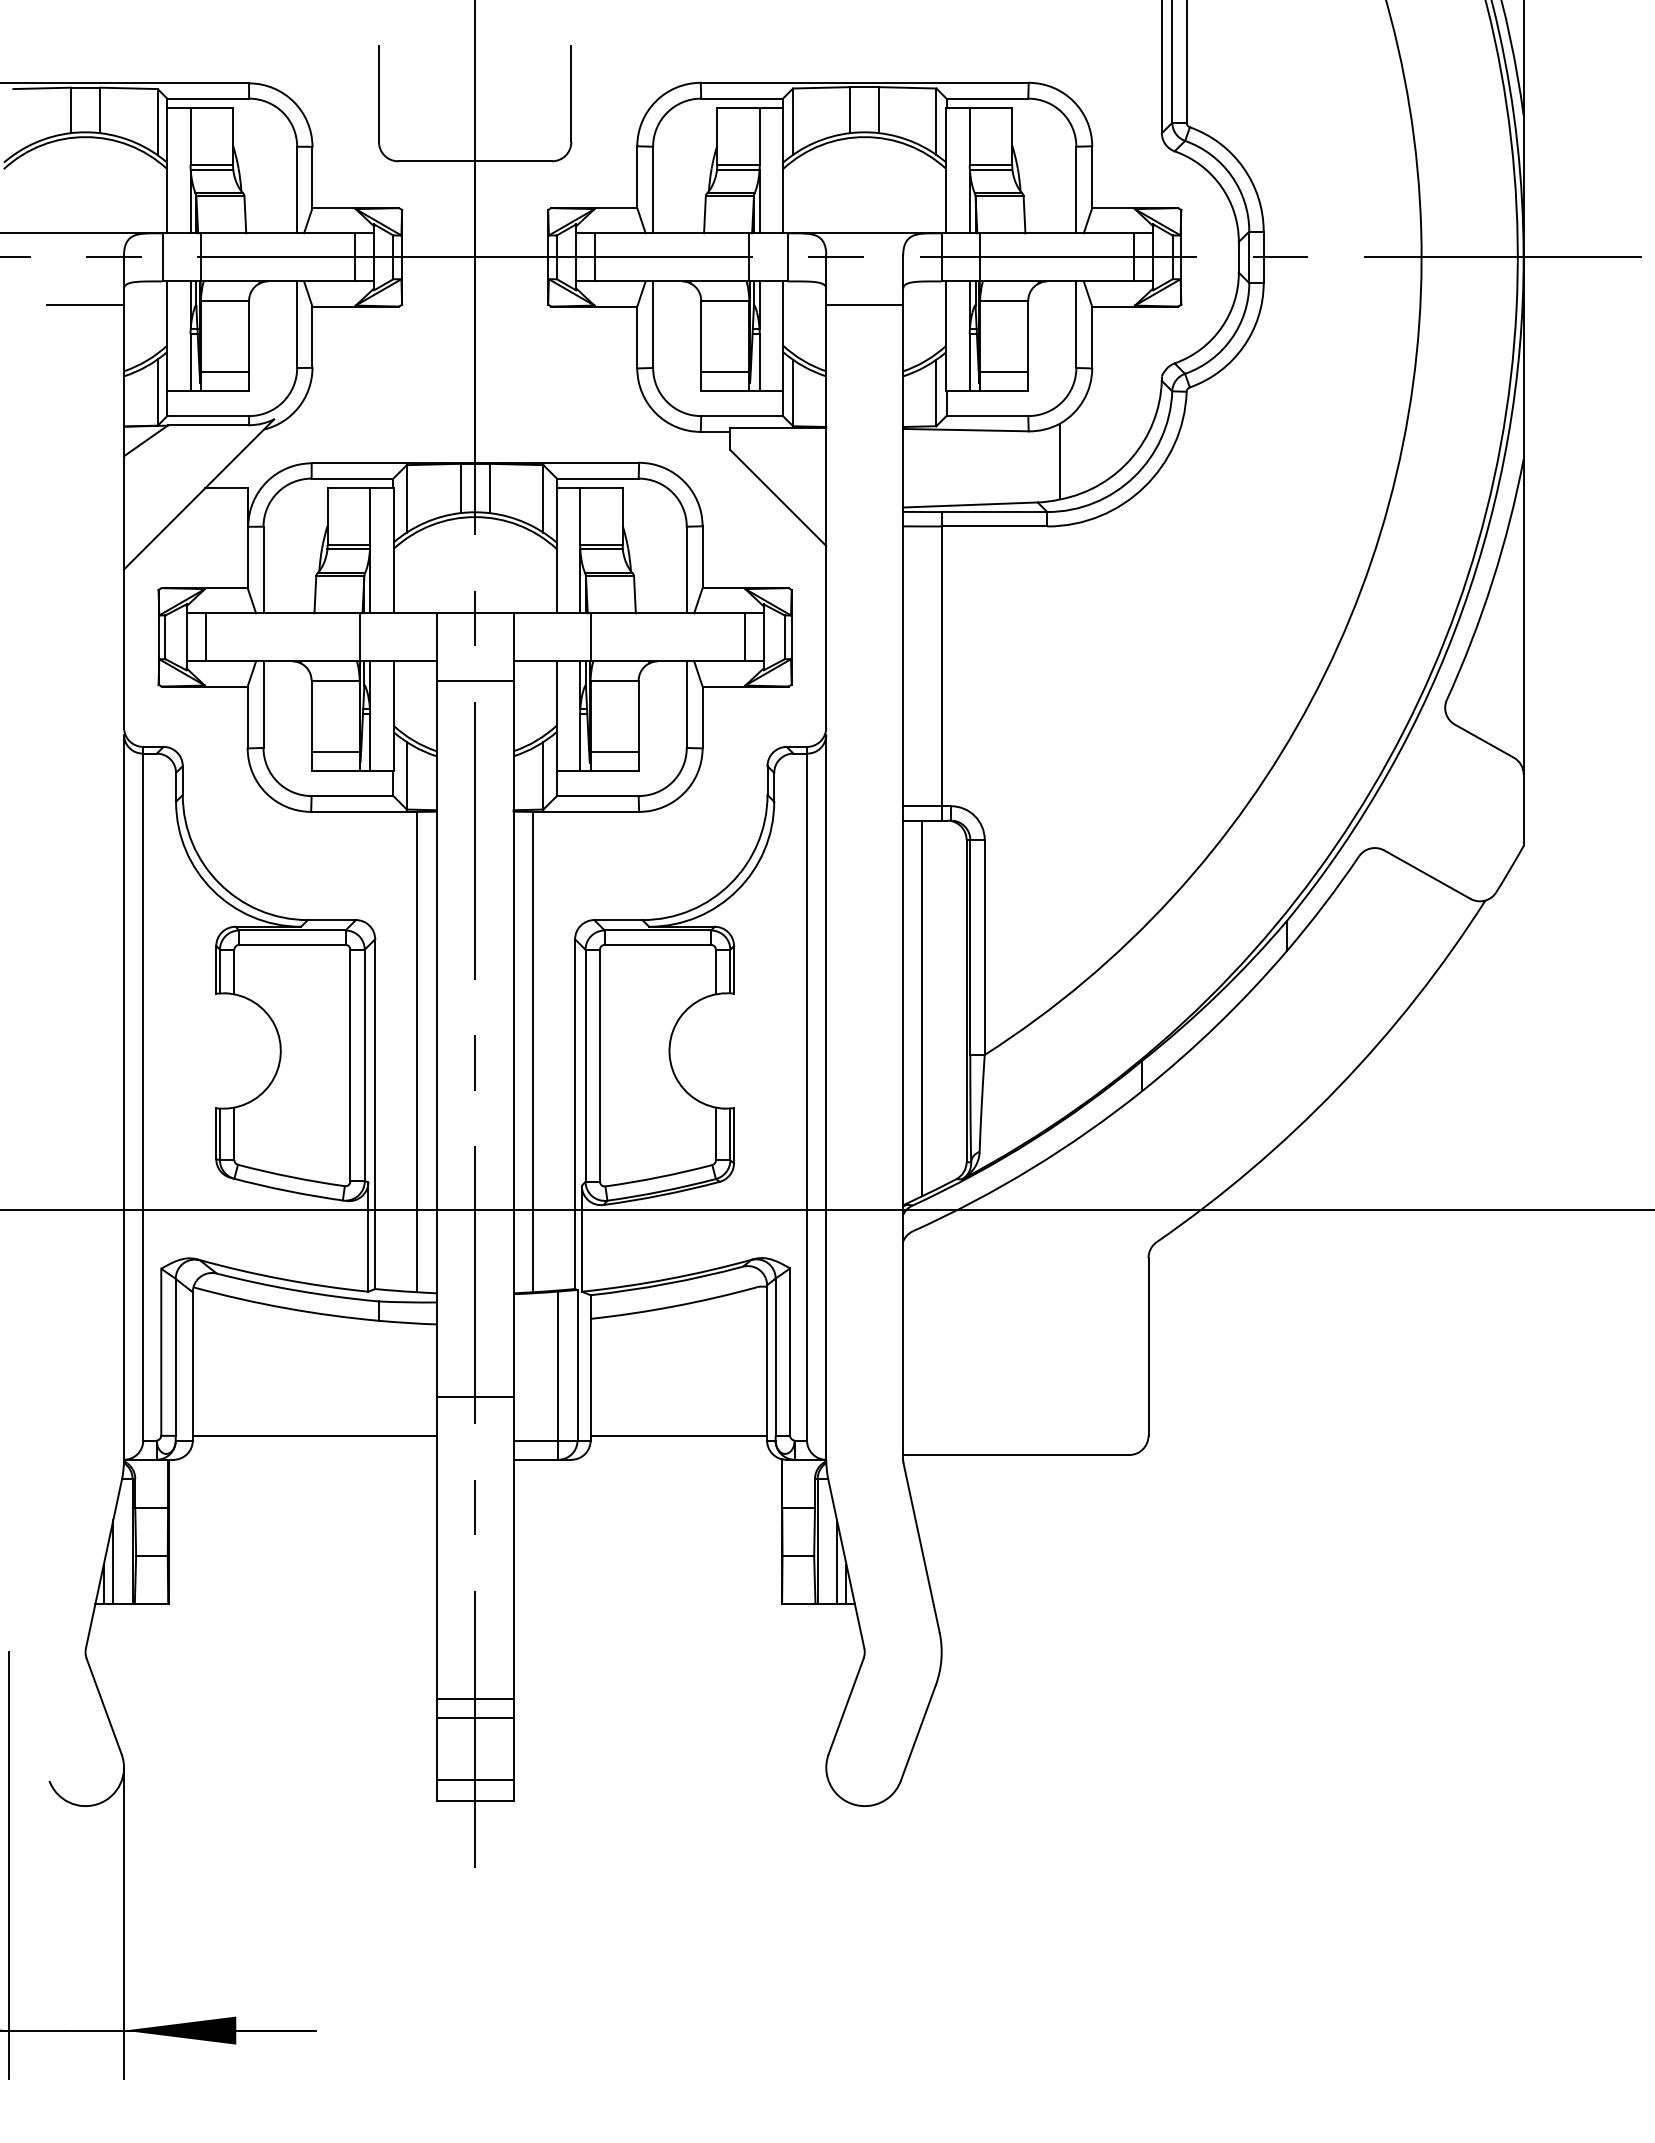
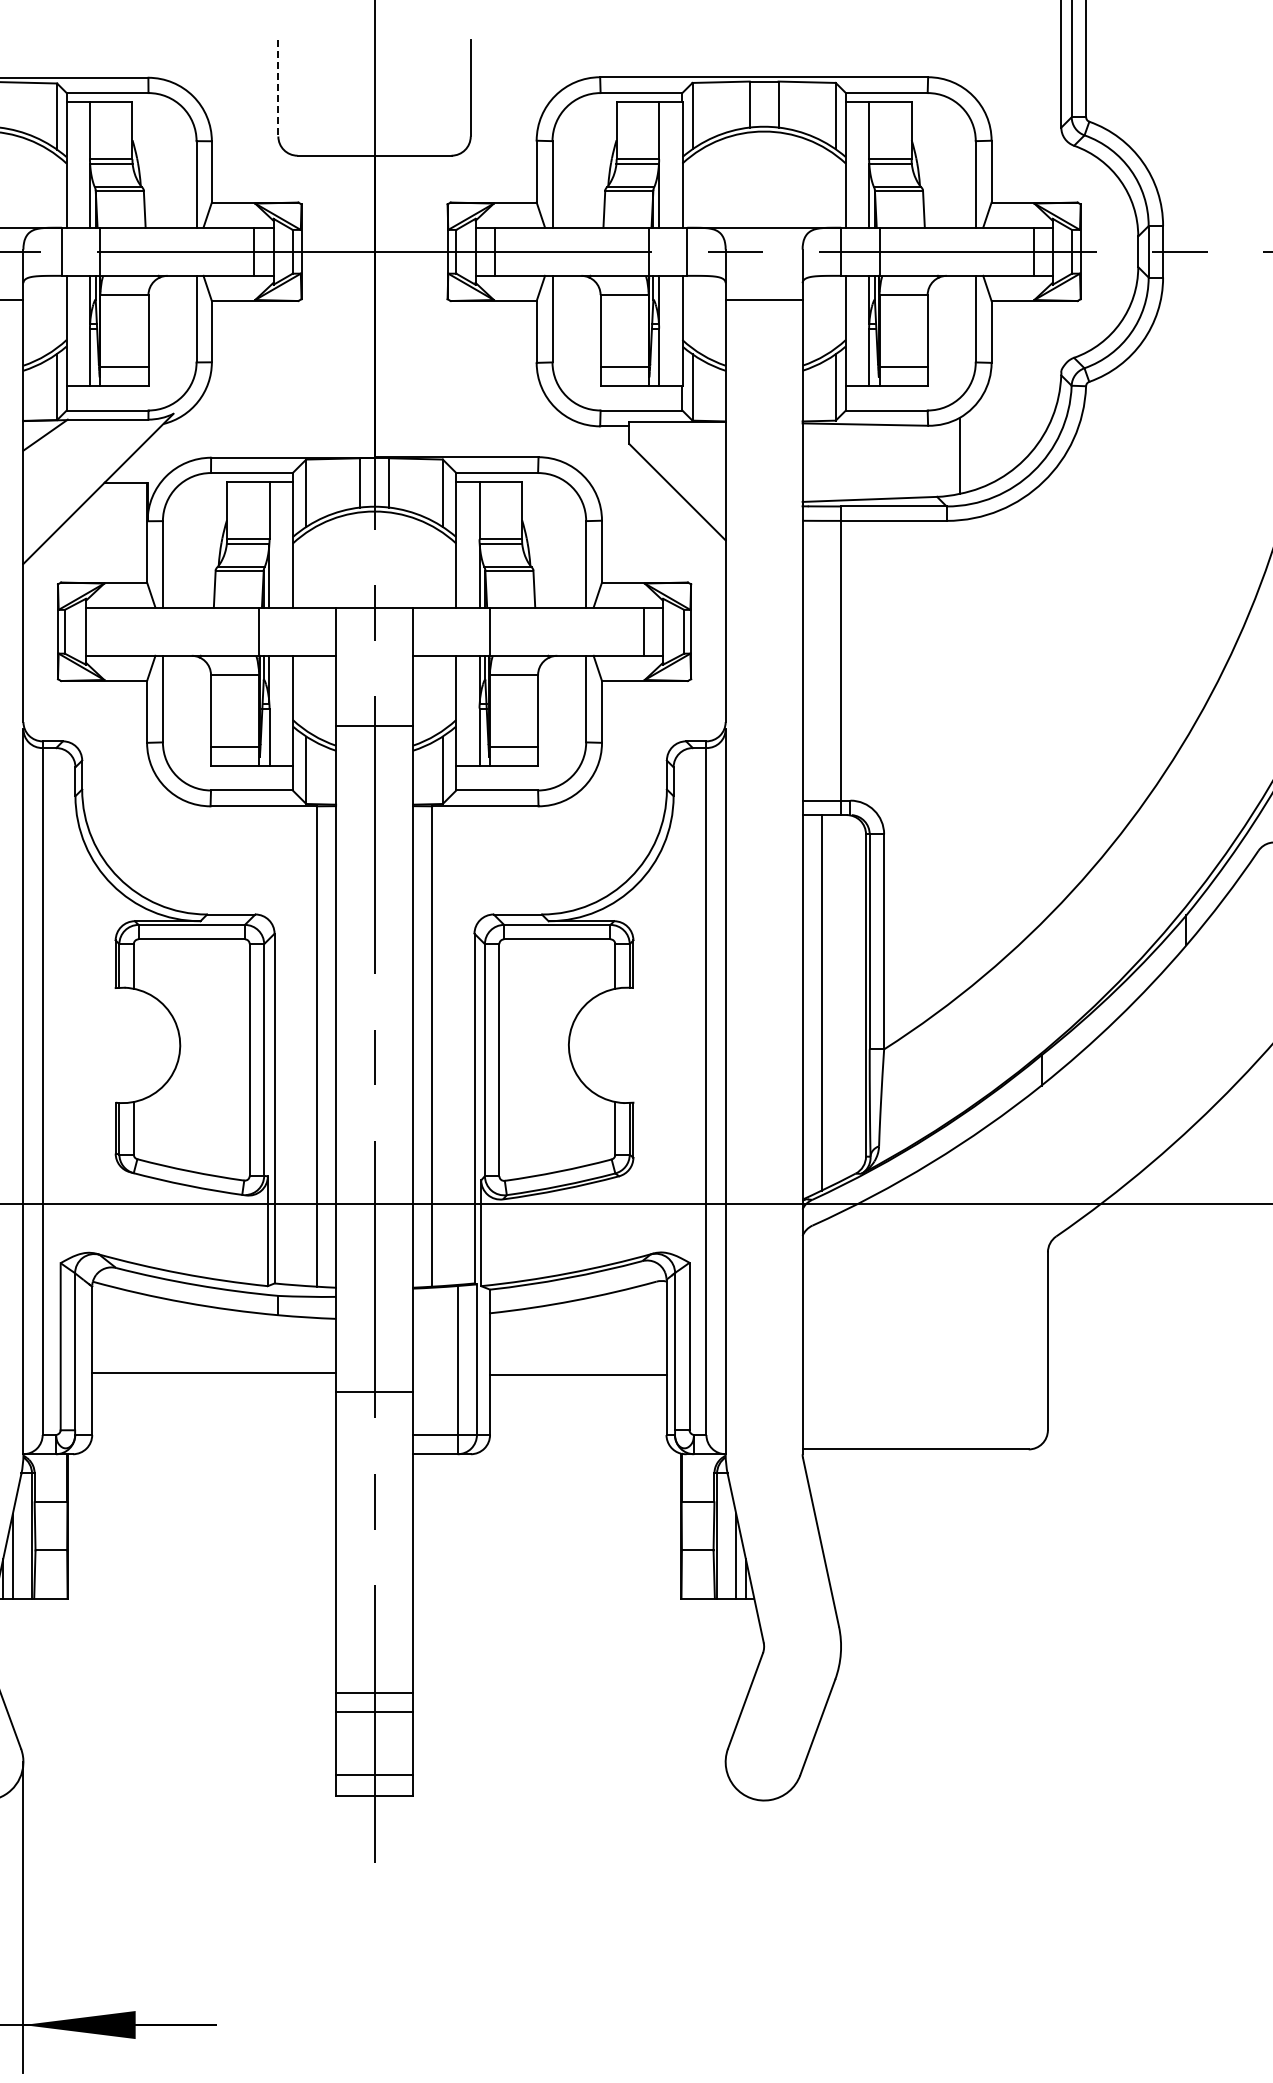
line: (378, 94) -> (277, 88), solid -> dashed
line: (205, 637) -> (104, 631), removed
line: (474, 680) -> (373, 725), moved
line: (314, 1435) -> (213, 1372), moved
line: (678, 1435) -> (577, 1374), moved

